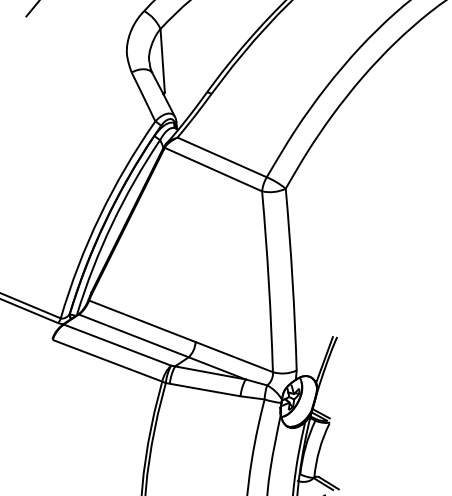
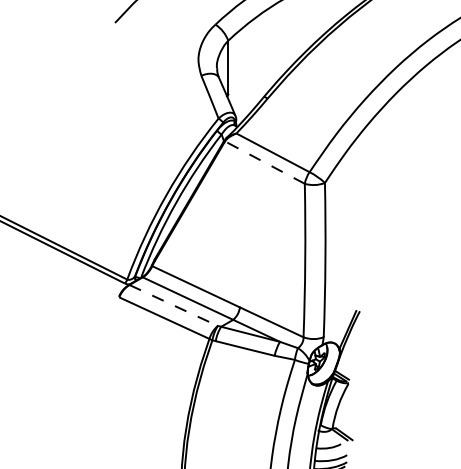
line: (212, 169) -> (264, 162), solid -> dashed
line: (117, 345) -> (173, 305), solid -> dashed

